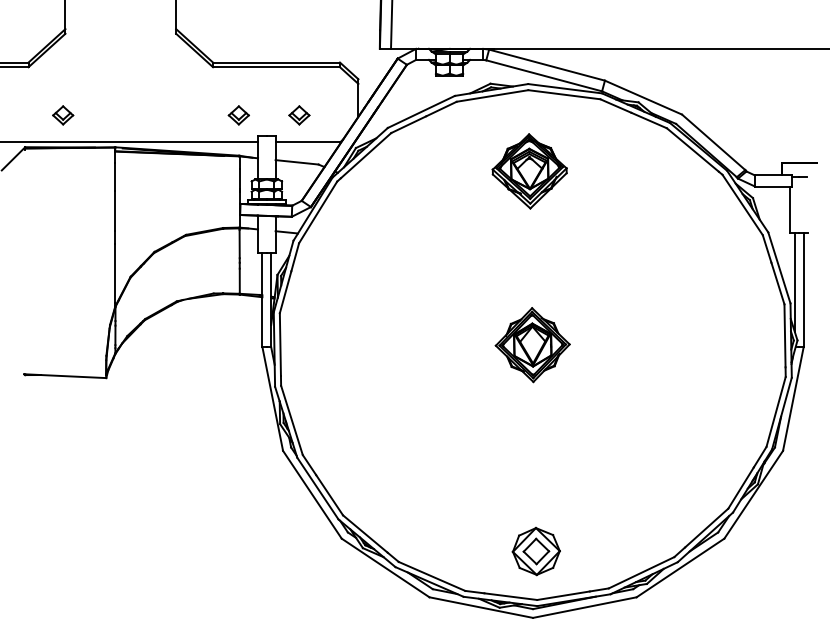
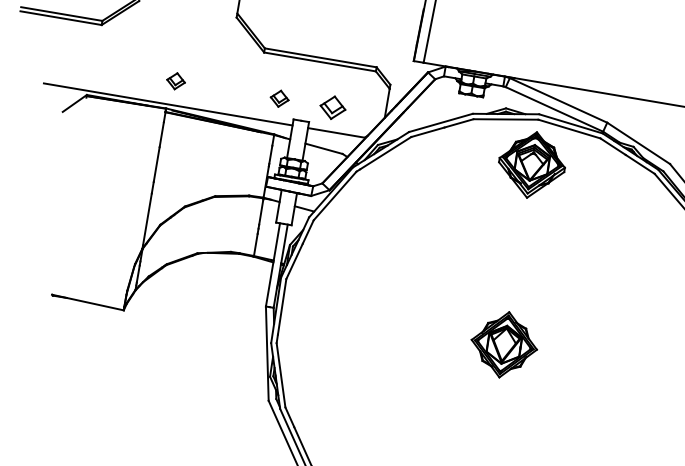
part: (63, 115) -> (176, 81), moved
part: (299, 115) -> (333, 107), size x1.4
part: (529, 171) -> (531, 165), moved

